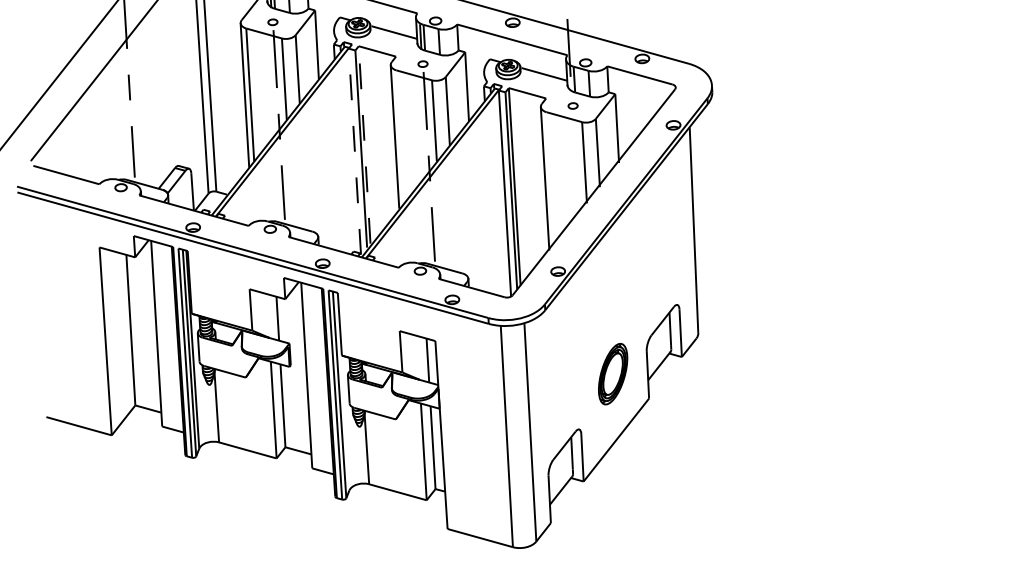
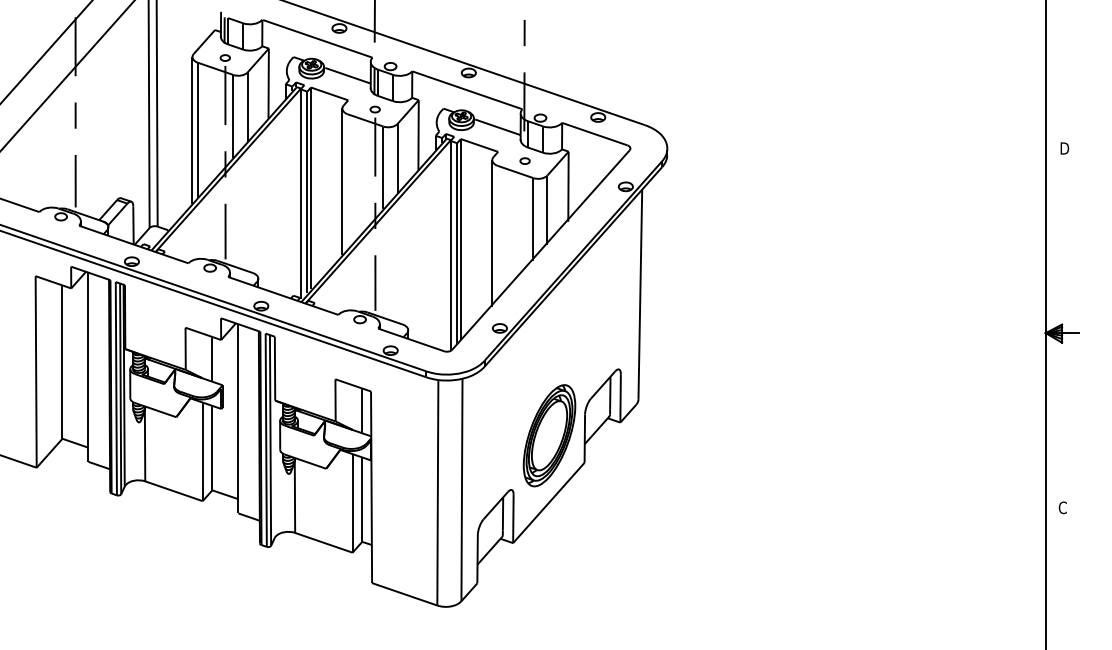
line: (365, 145) -> (311, 188), dashed -> solid
line: (354, 151) -> (300, 194), dashed -> solid
part: (613, 373) -> (549, 435), size x1.67

